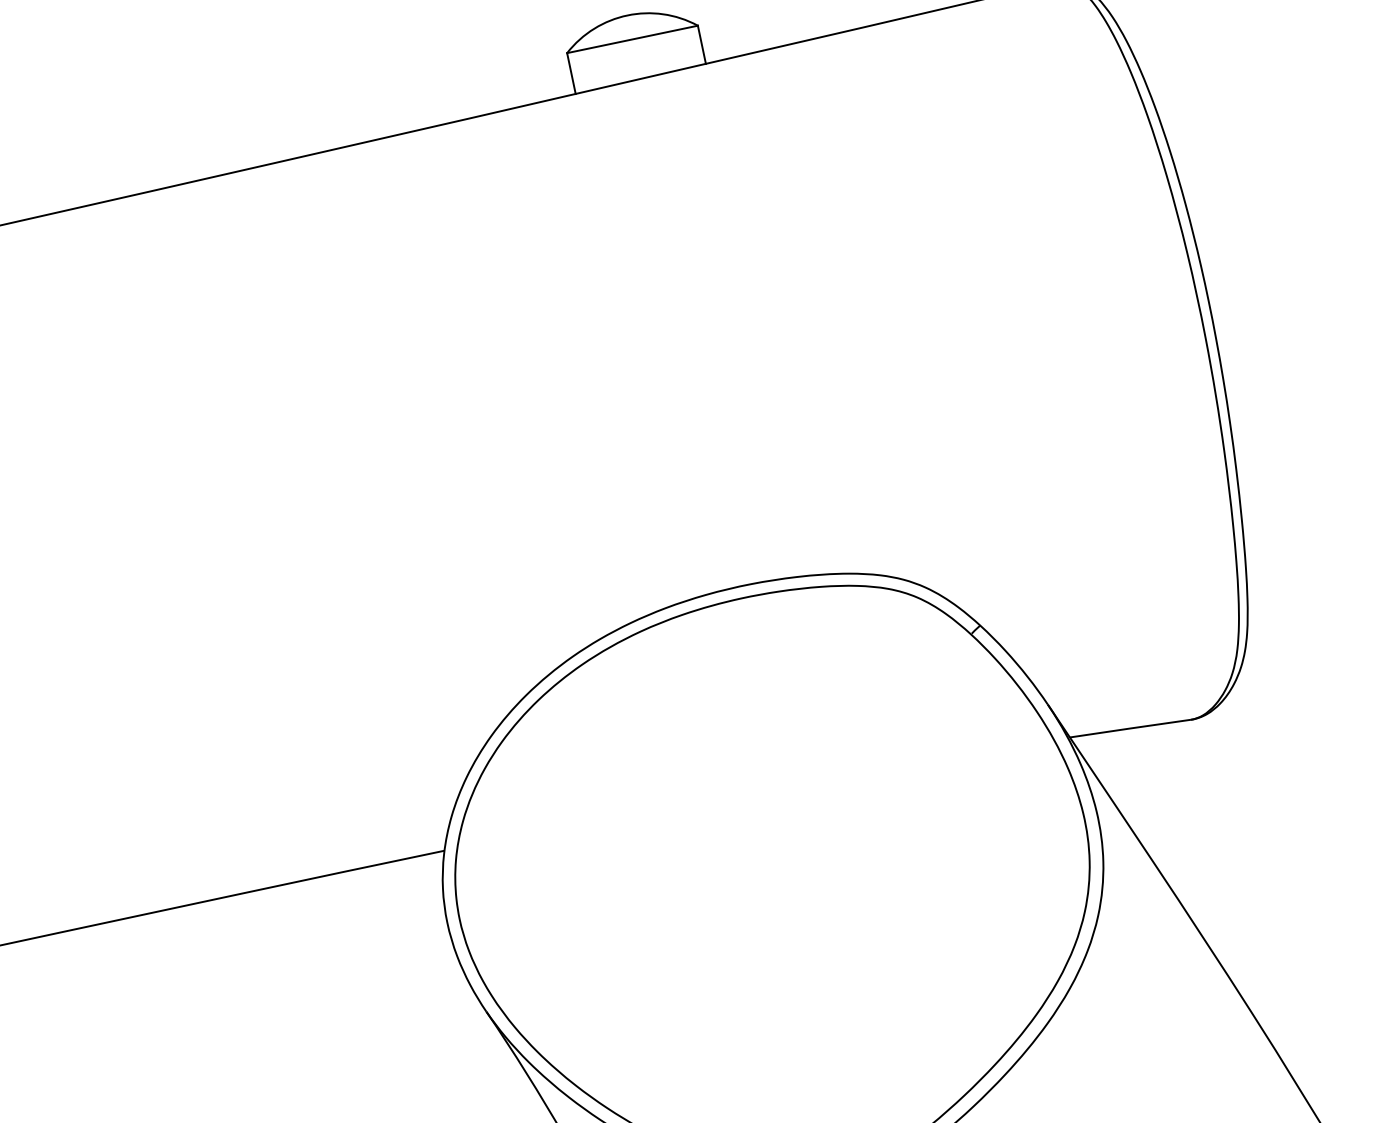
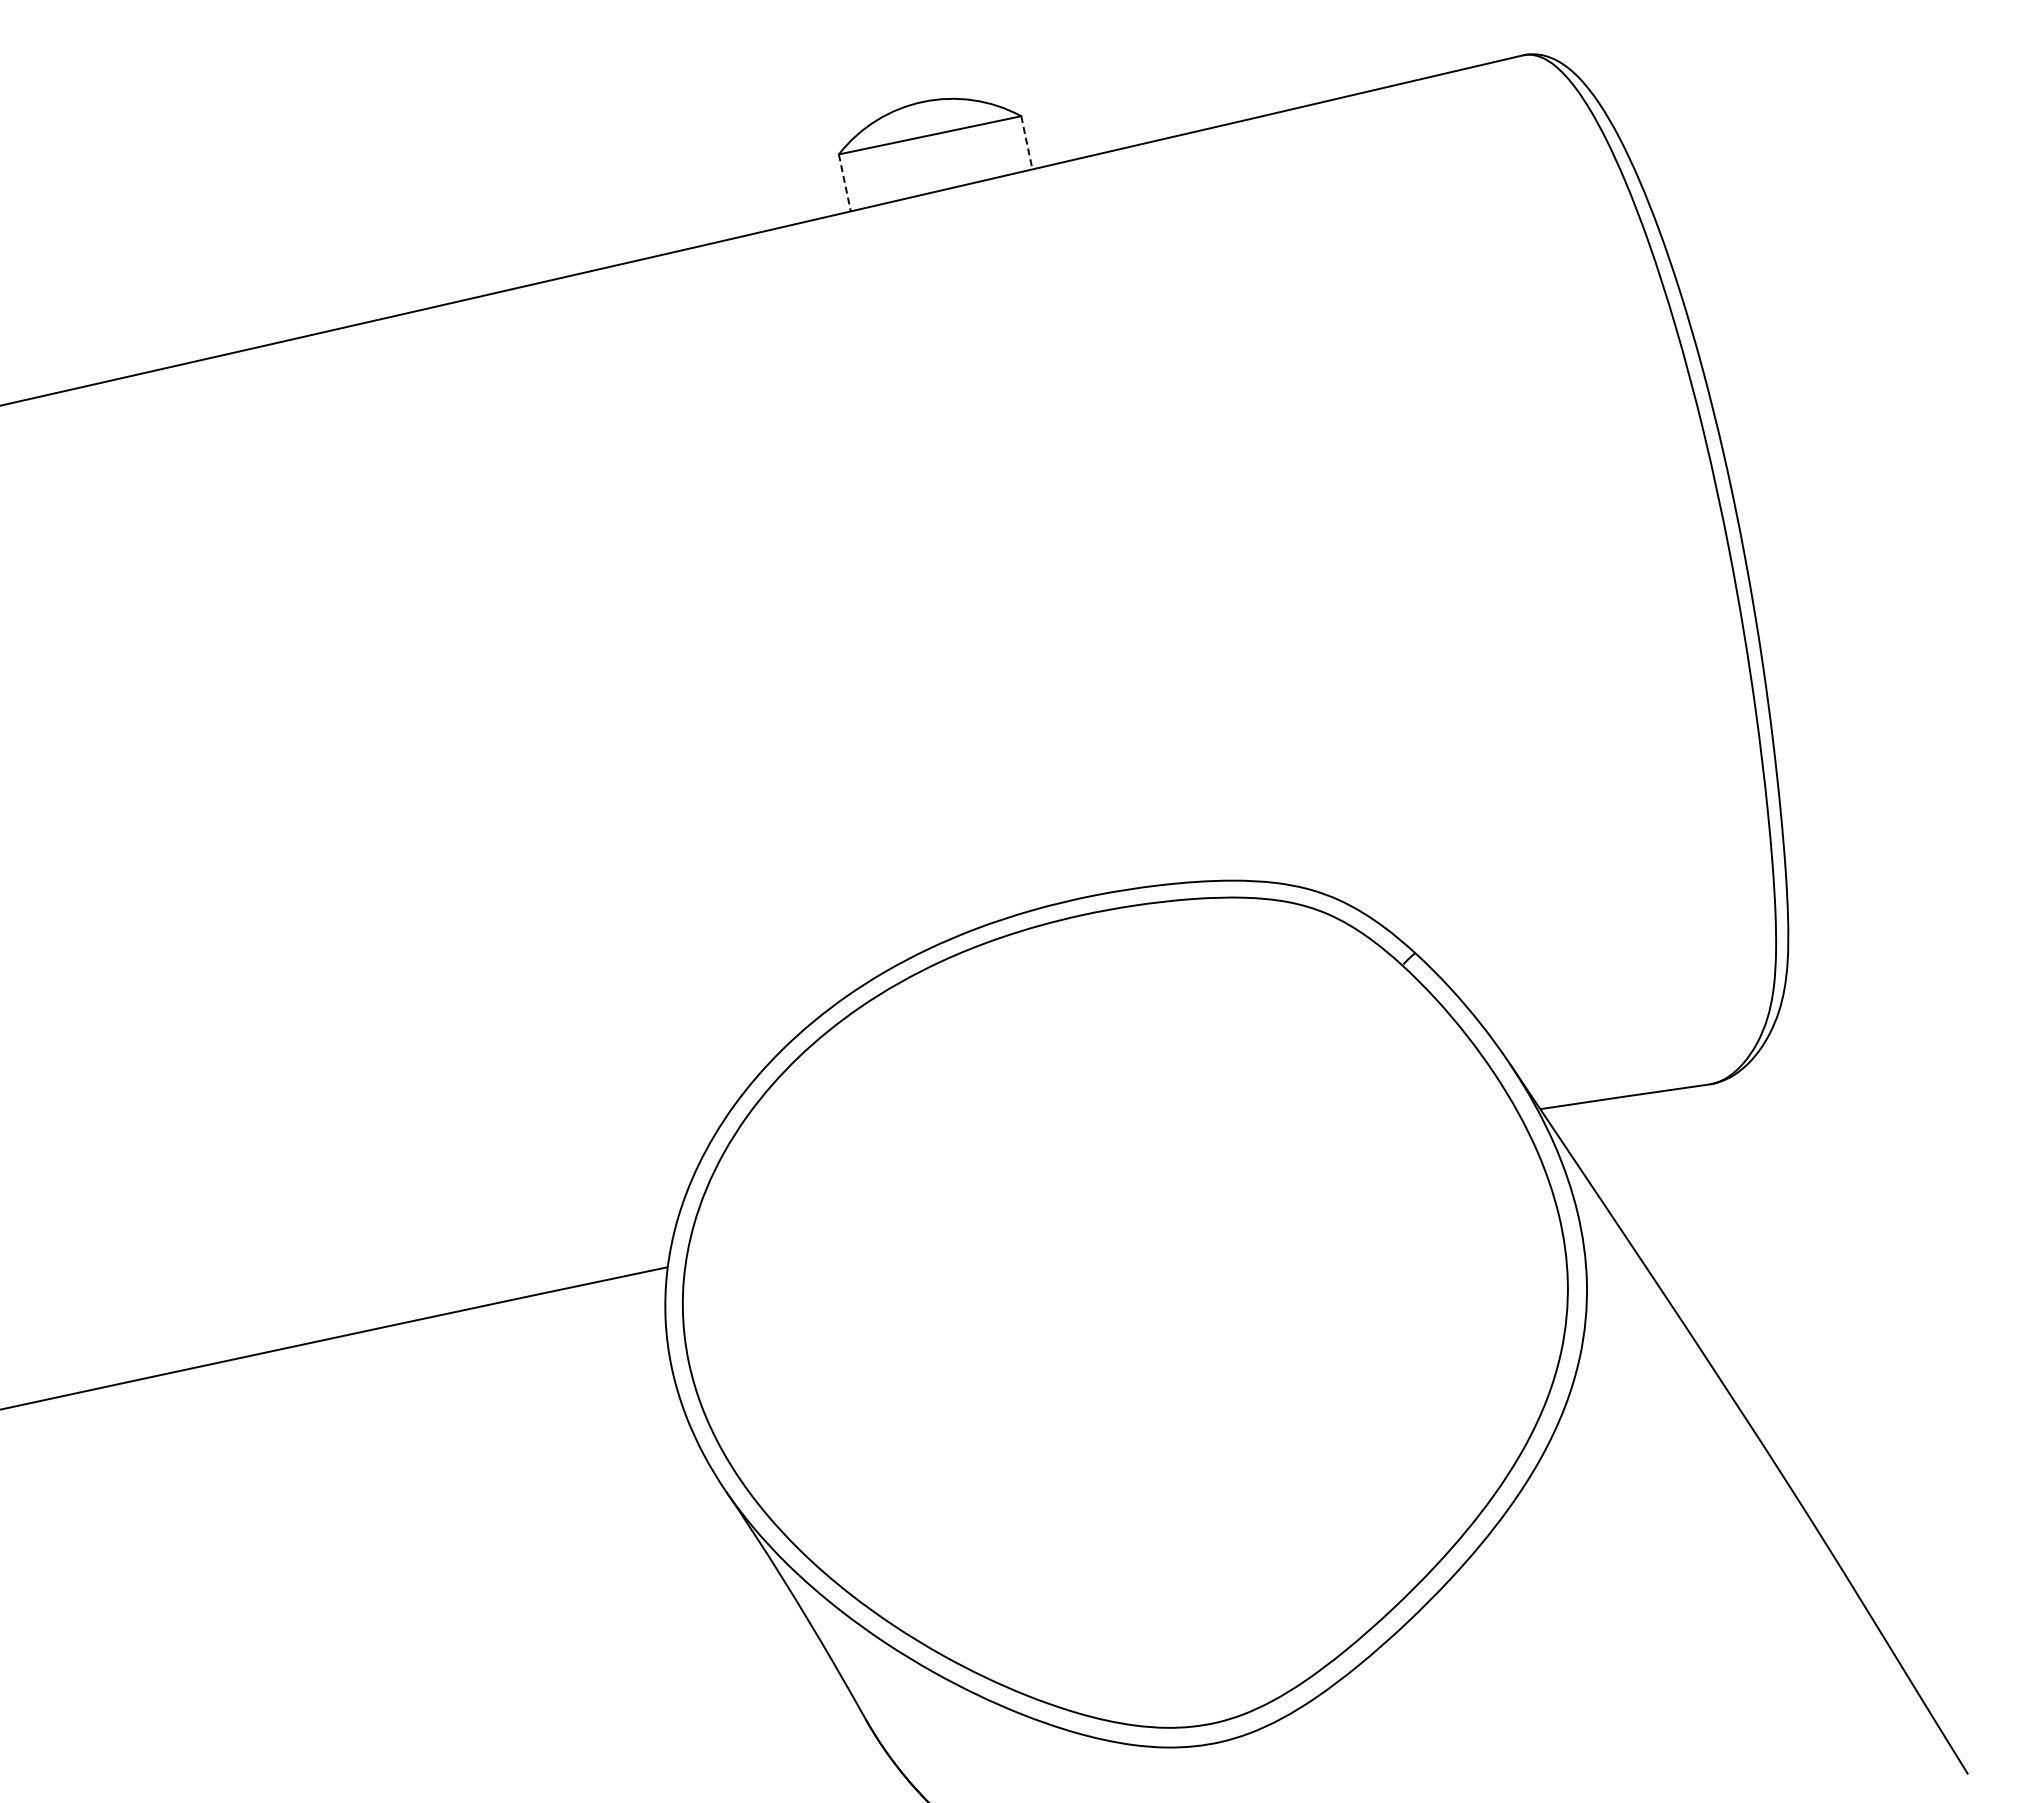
line: (702, 45) -> (1027, 143), solid -> dashed
line: (571, 73) -> (844, 183), solid -> dashed

